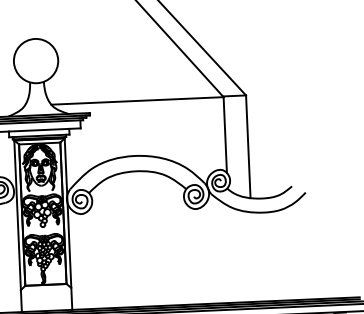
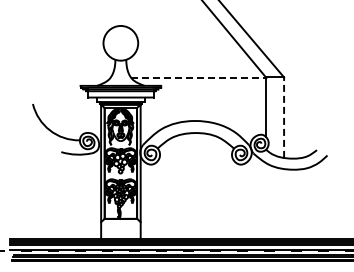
line: (136, 100) -> (198, 77), solid -> dashed
line: (248, 146) -> (284, 117), solid -> dashed

